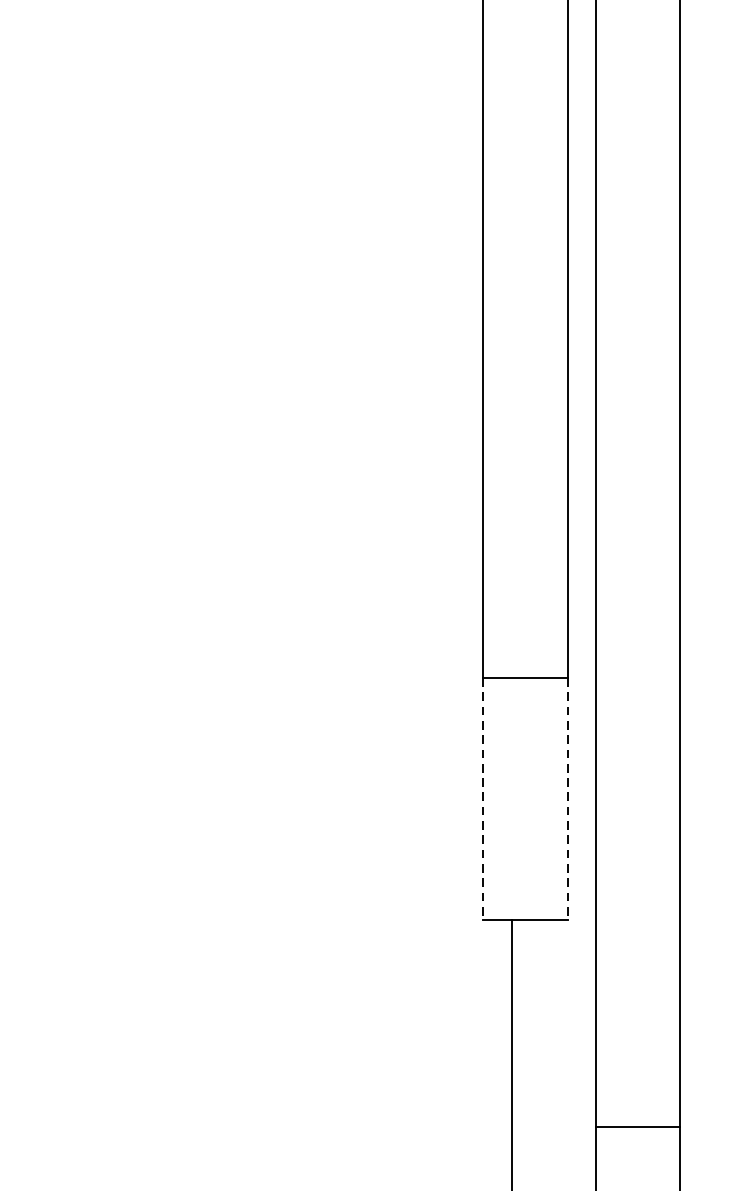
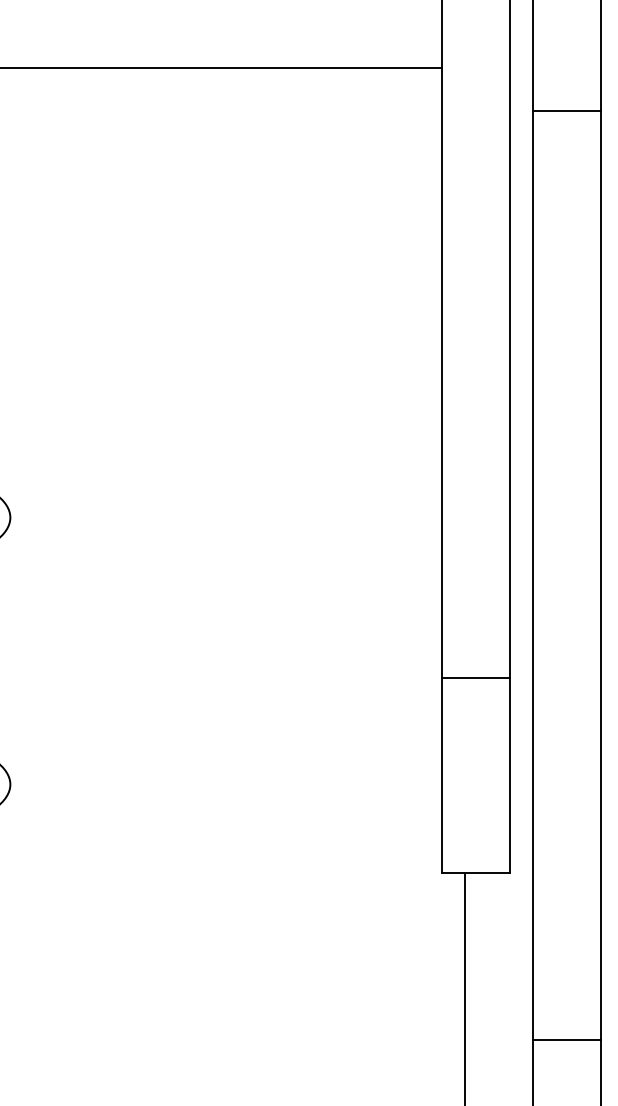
line: (483, 798) -> (442, 775), dashed -> solid
line: (567, 798) -> (510, 775), dashed -> solid

